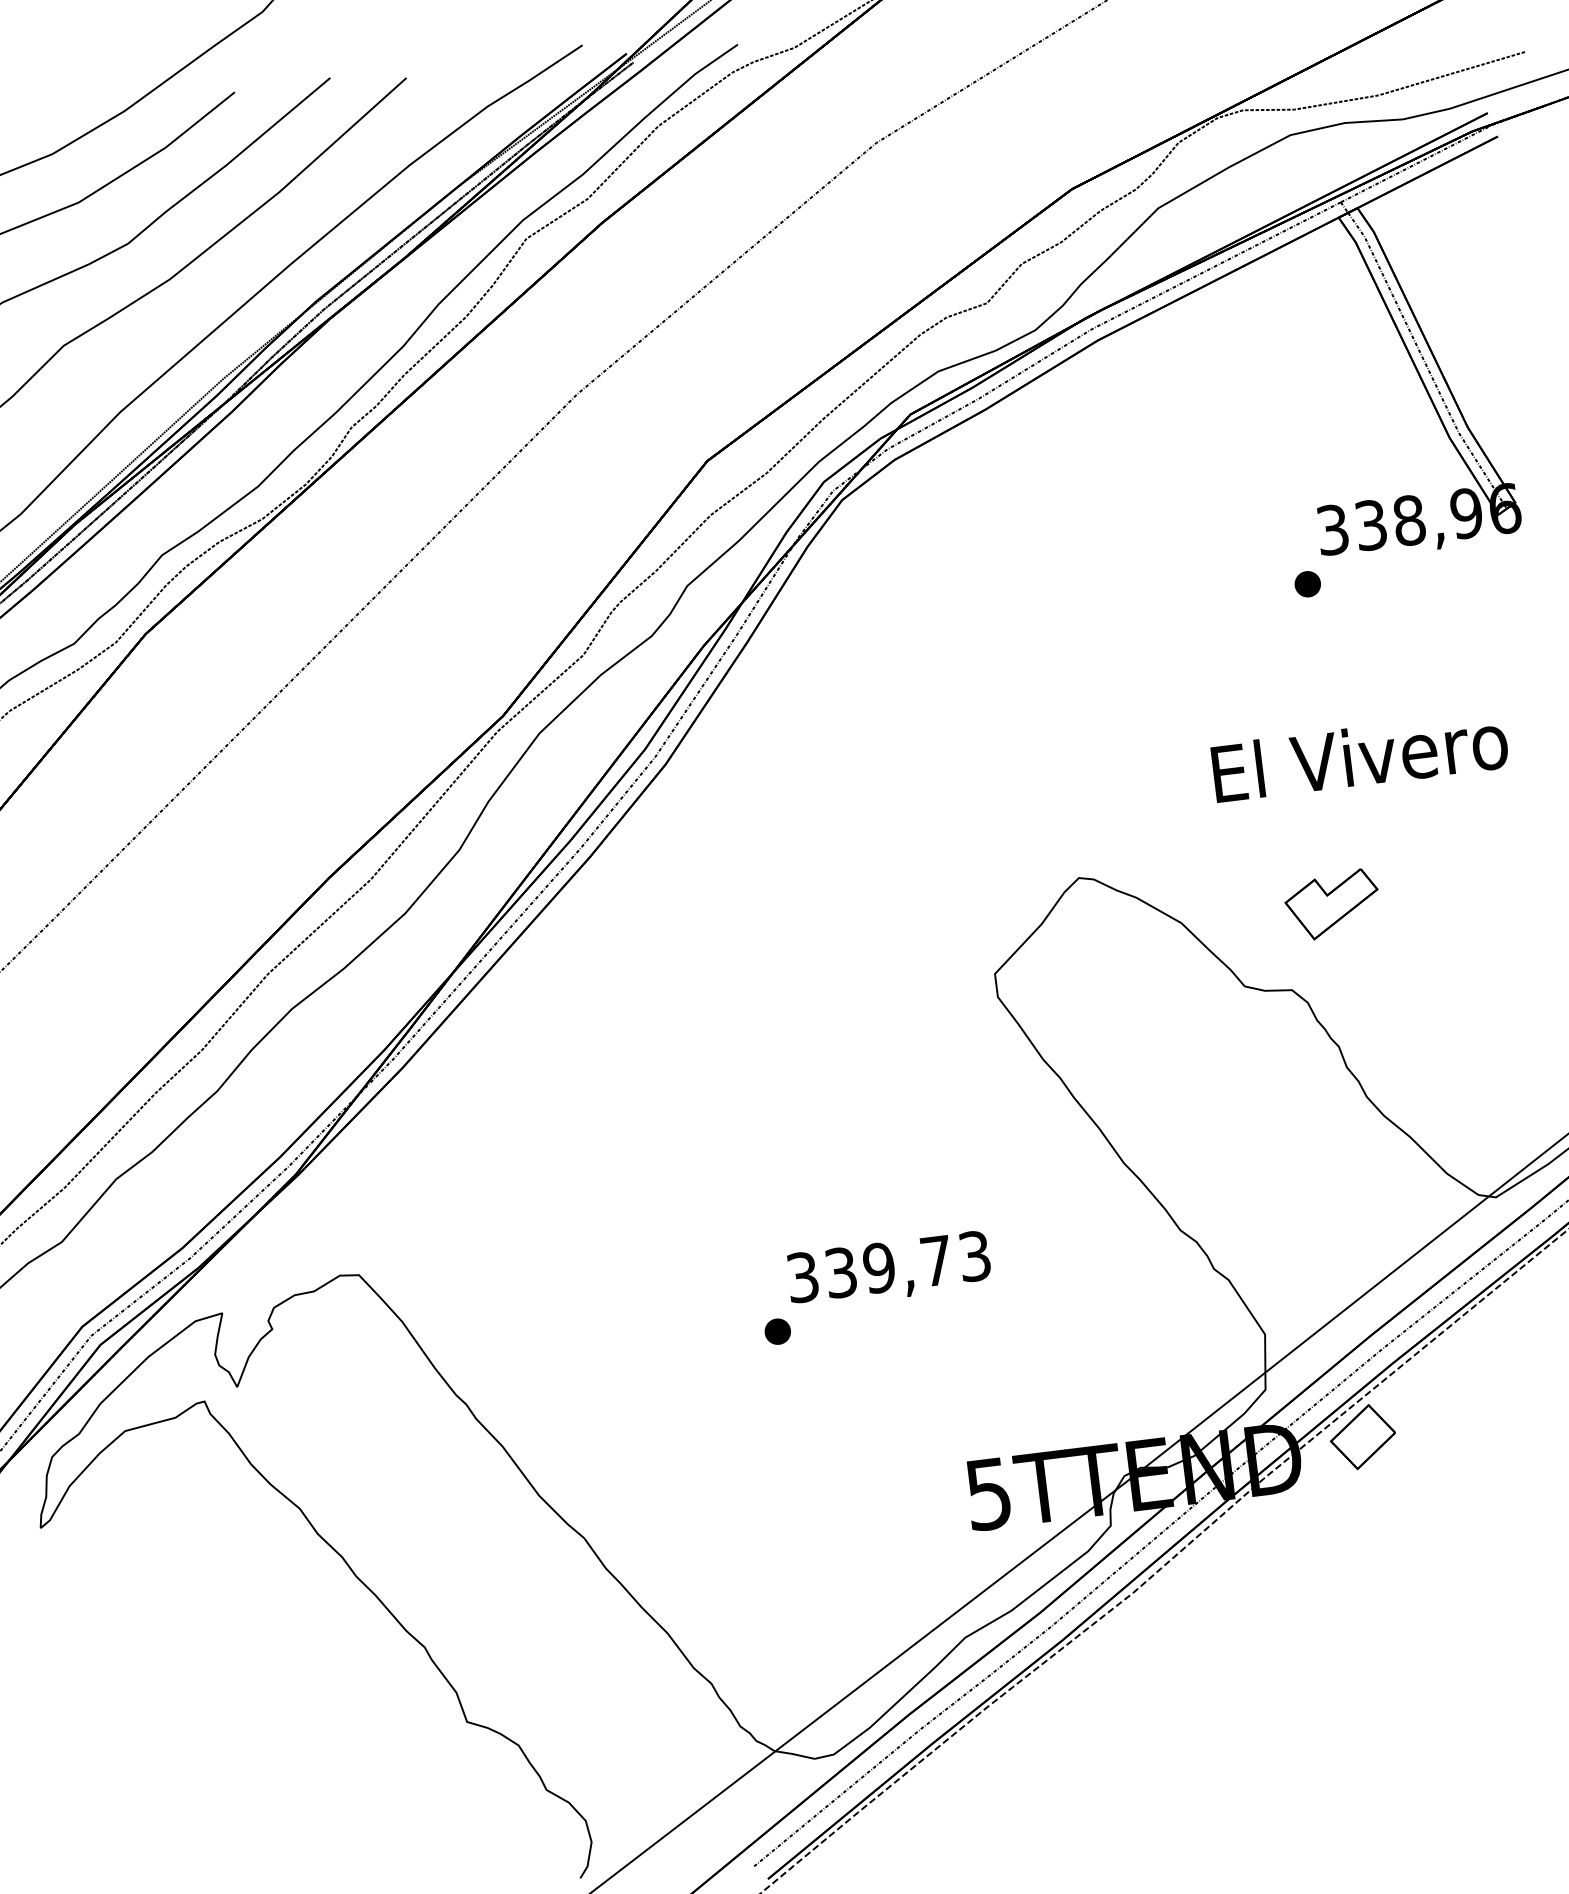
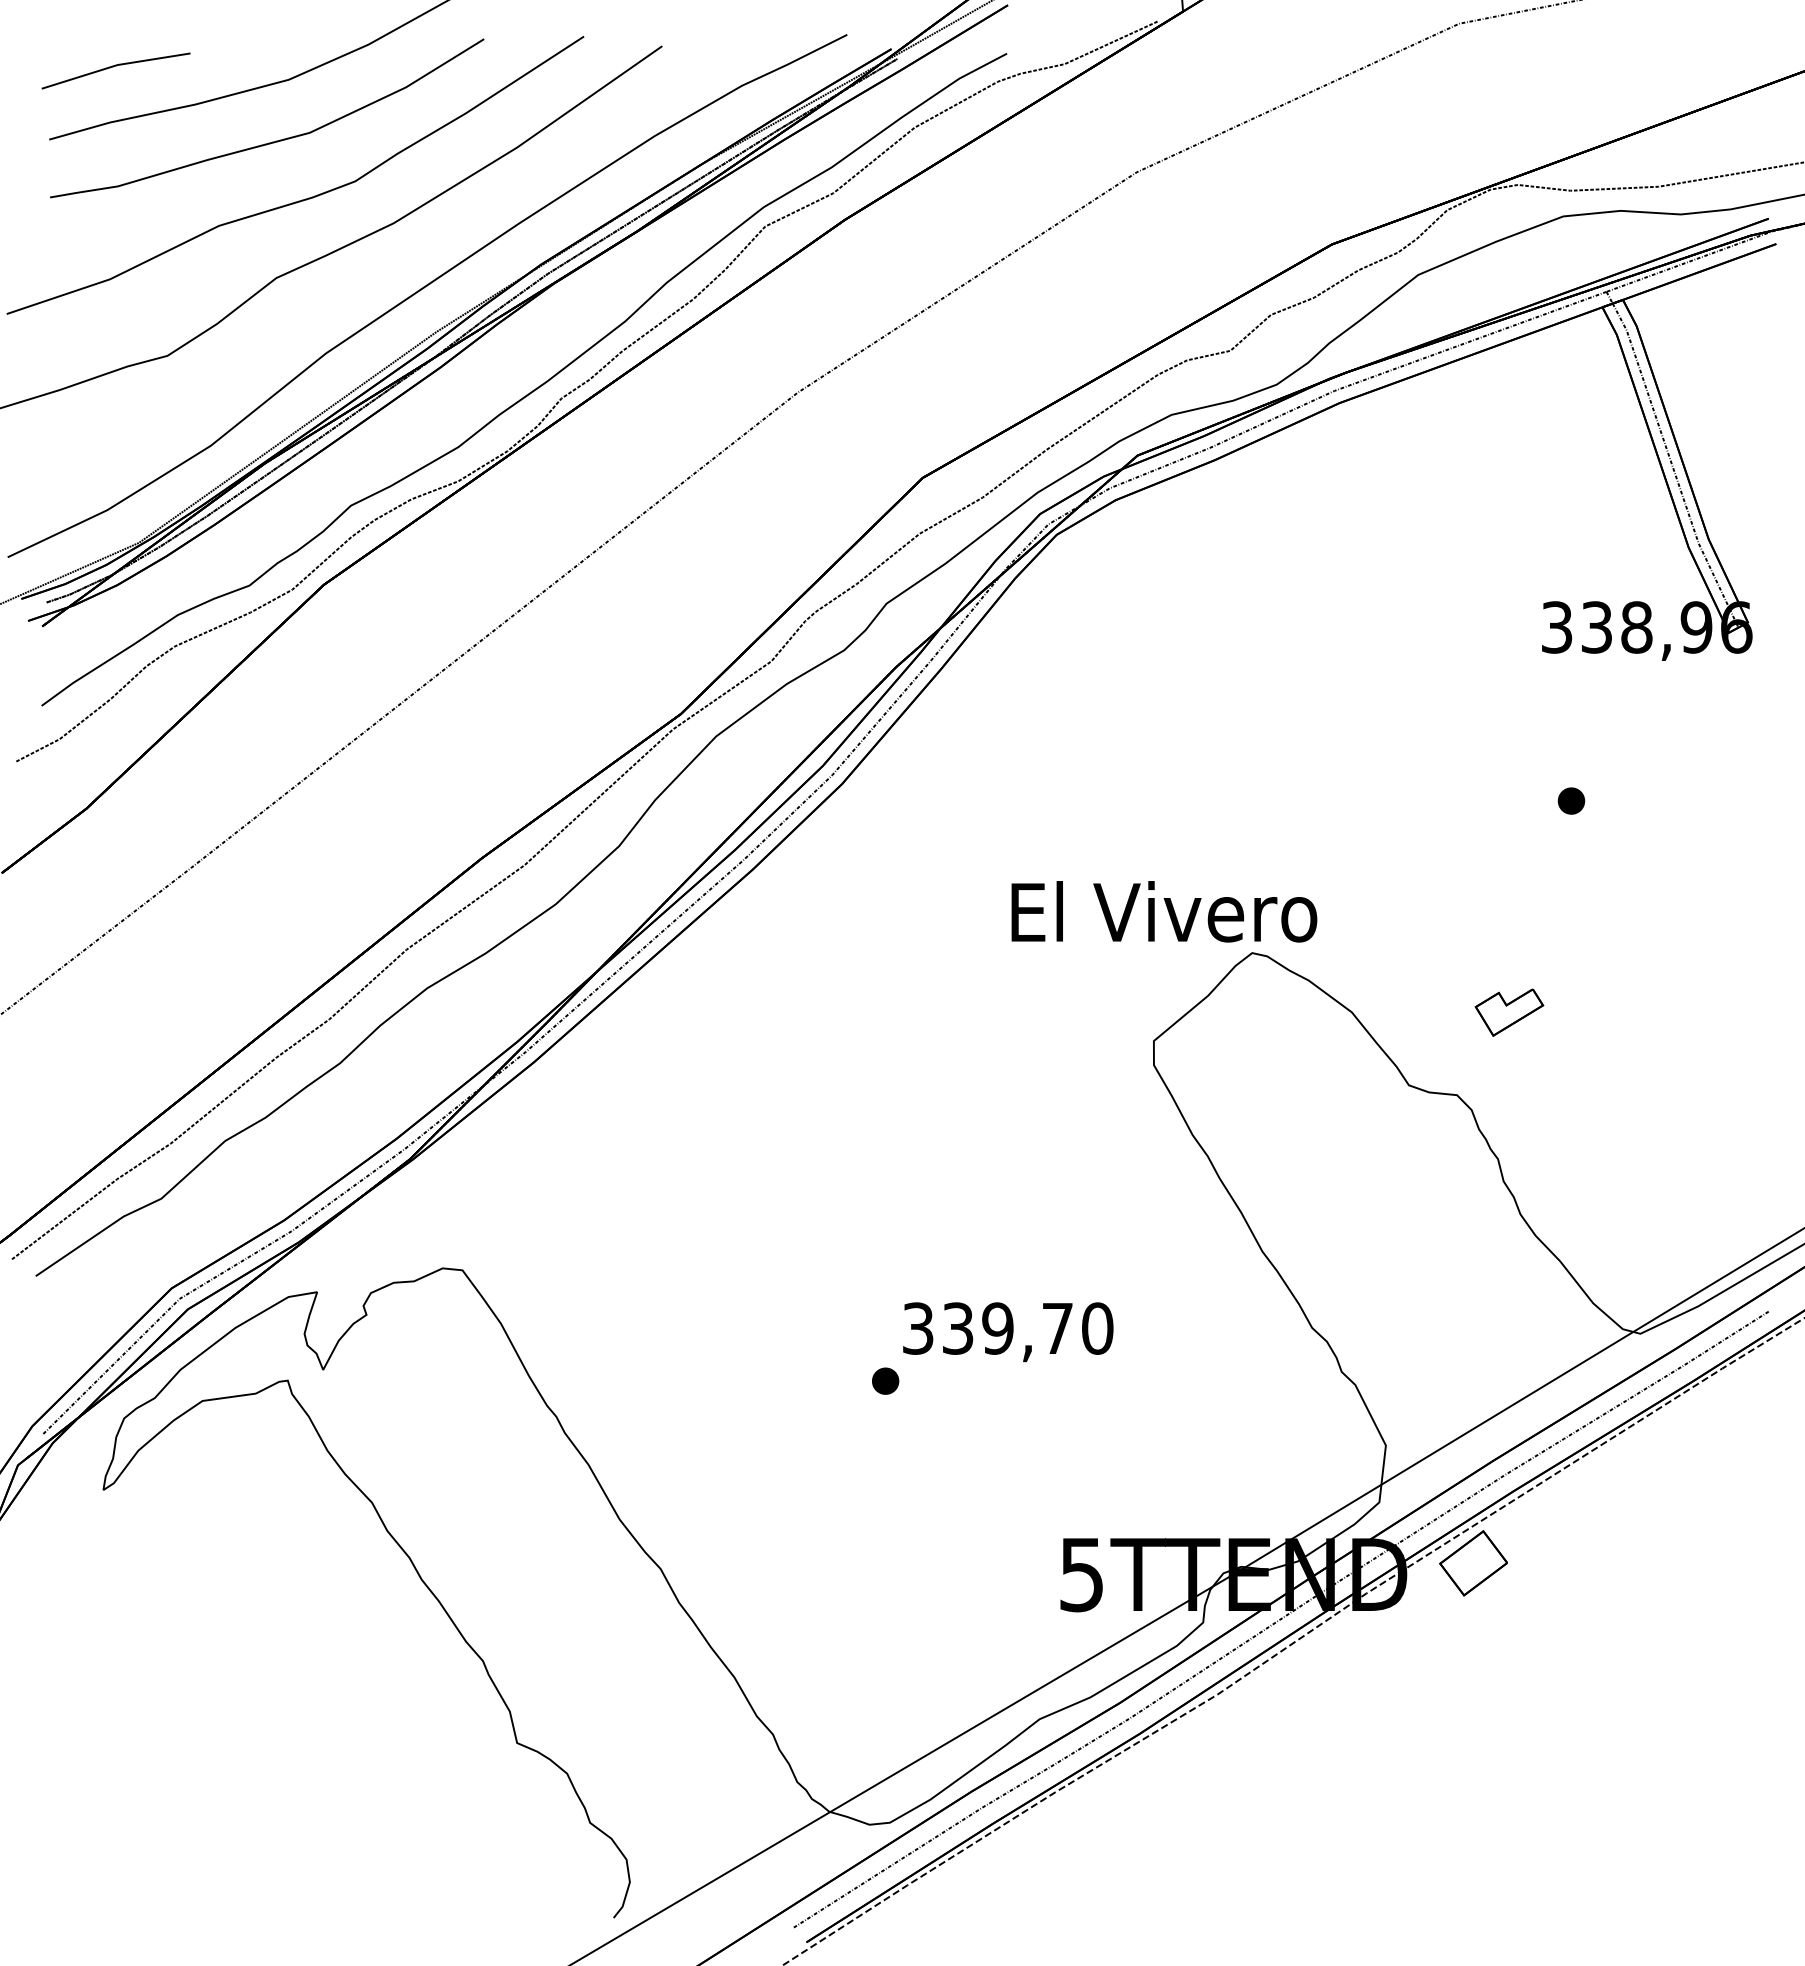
part: (1307, 583) -> (1571, 800), moved
text: (1360, 756) -> (1164, 911), moved
part: (1332, 904) -> (1509, 1012), size x0.7
text: (974, 1256) -> (1097, 1328), 339,73 -> 339,70

